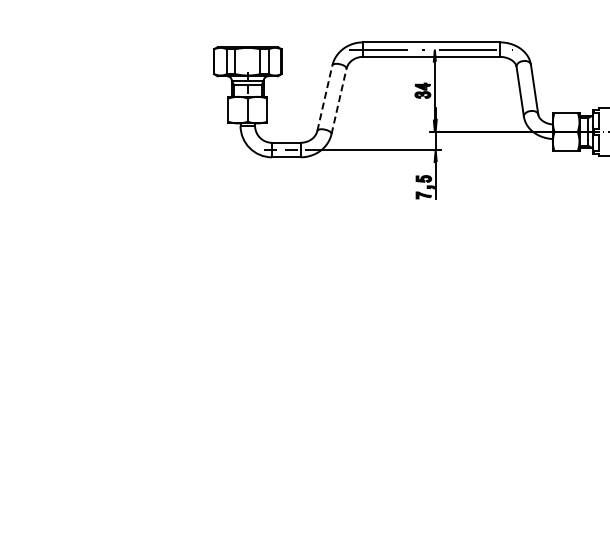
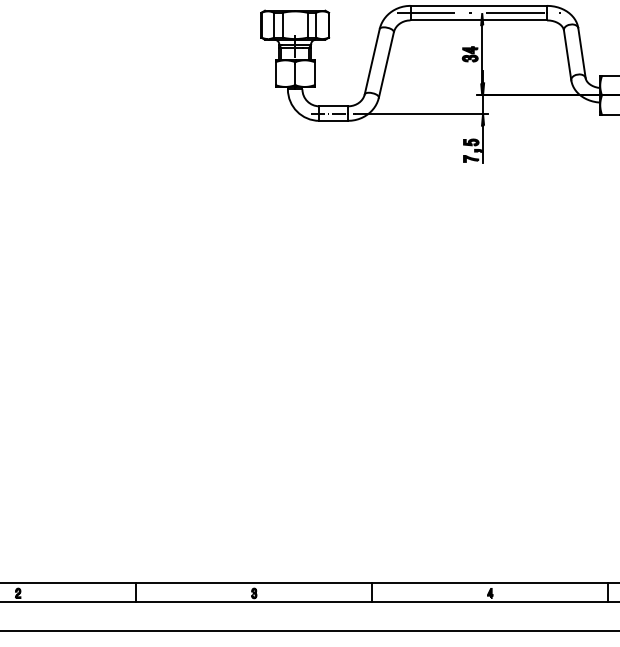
line: (325, 97) -> (372, 61), dashed -> solid
line: (339, 100) -> (386, 64), dashed -> solid

